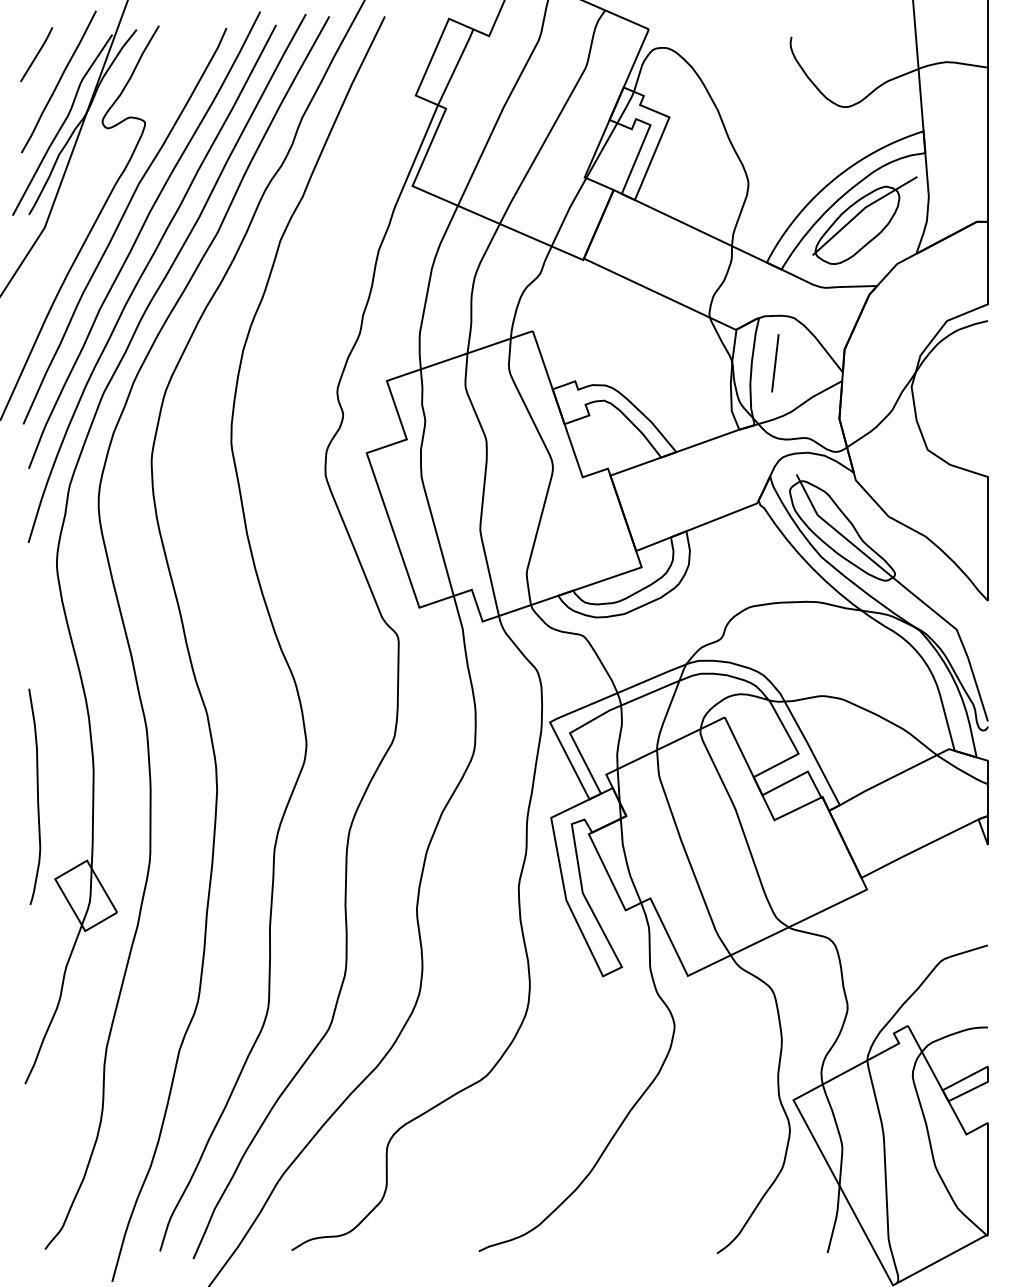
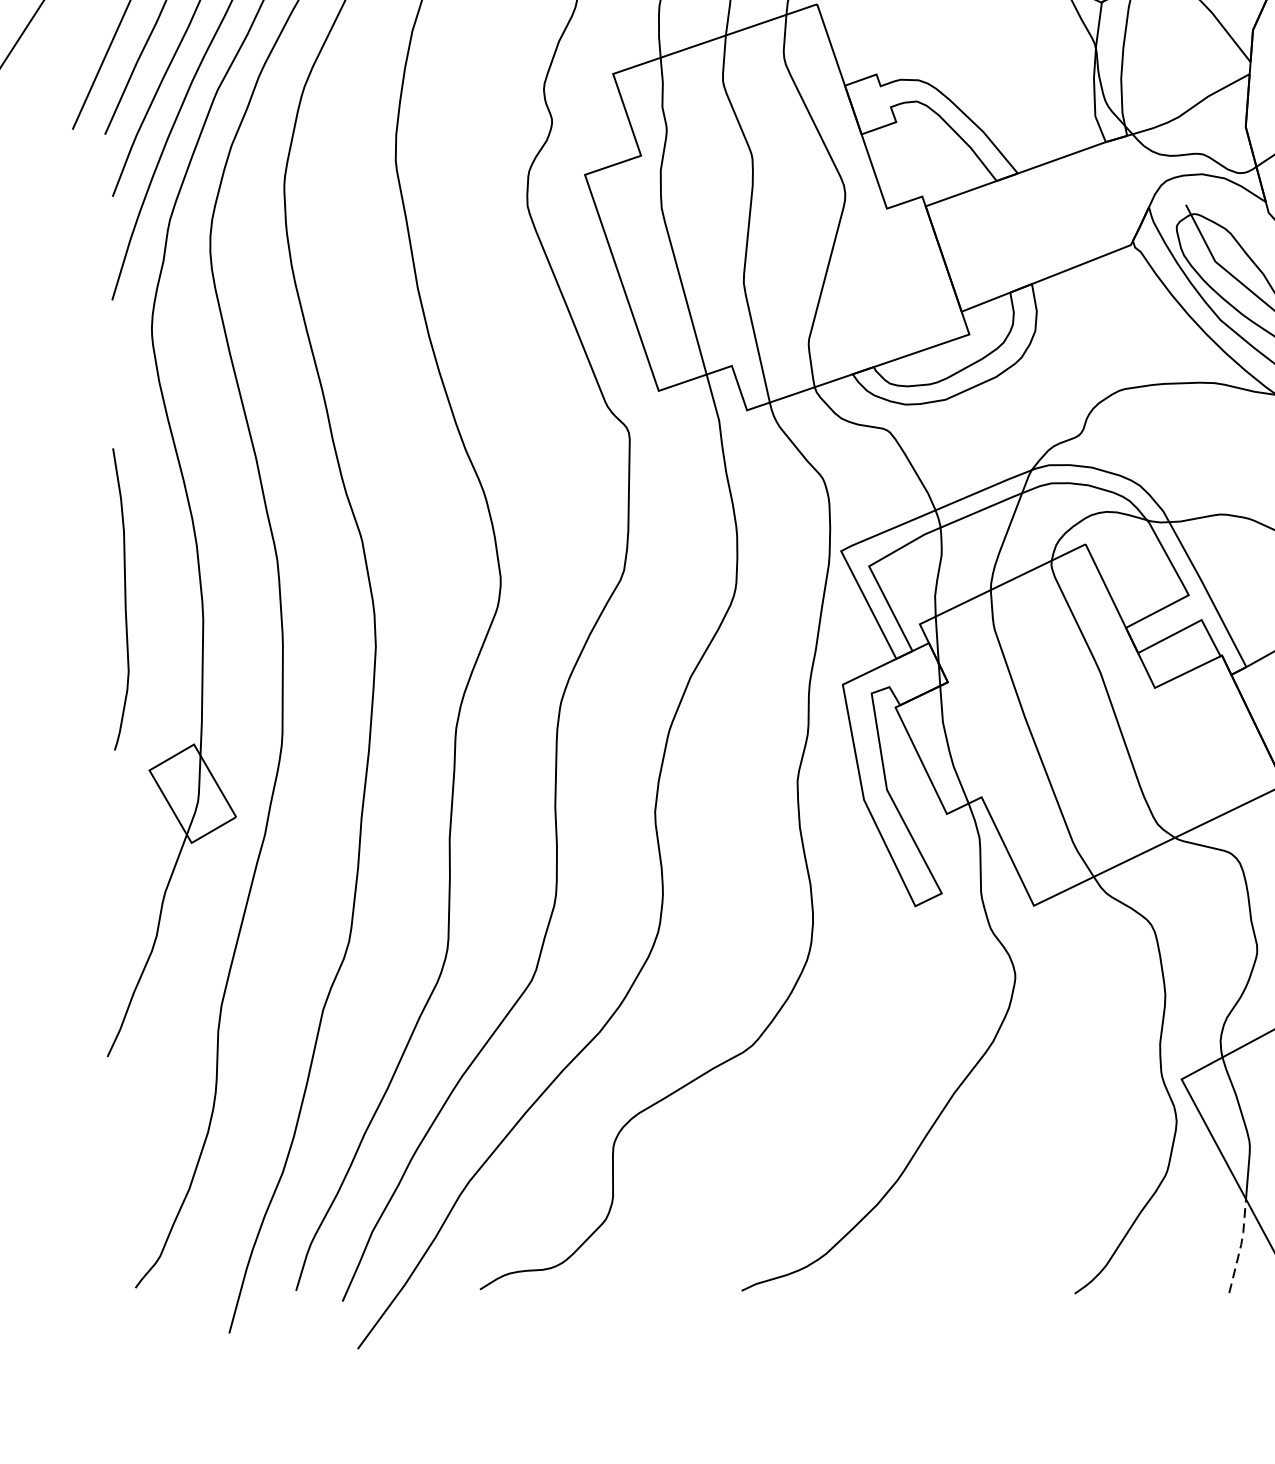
line: (775, 363) -> (1156, 49), removed
curve: (37, 796) -> (124, 598), moved
line: (836, 1218) -> (1241, 1244), solid -> dashed

